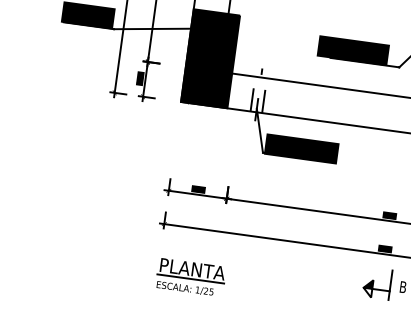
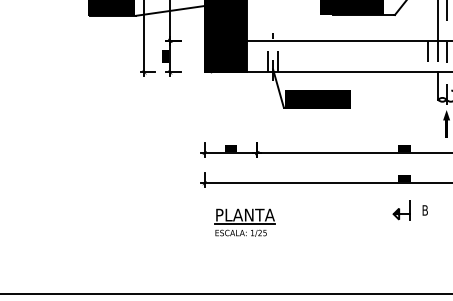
part: (190, 277) -> (244, 222), moved
part: (377, 283) -> (401, 210), size x0.7

